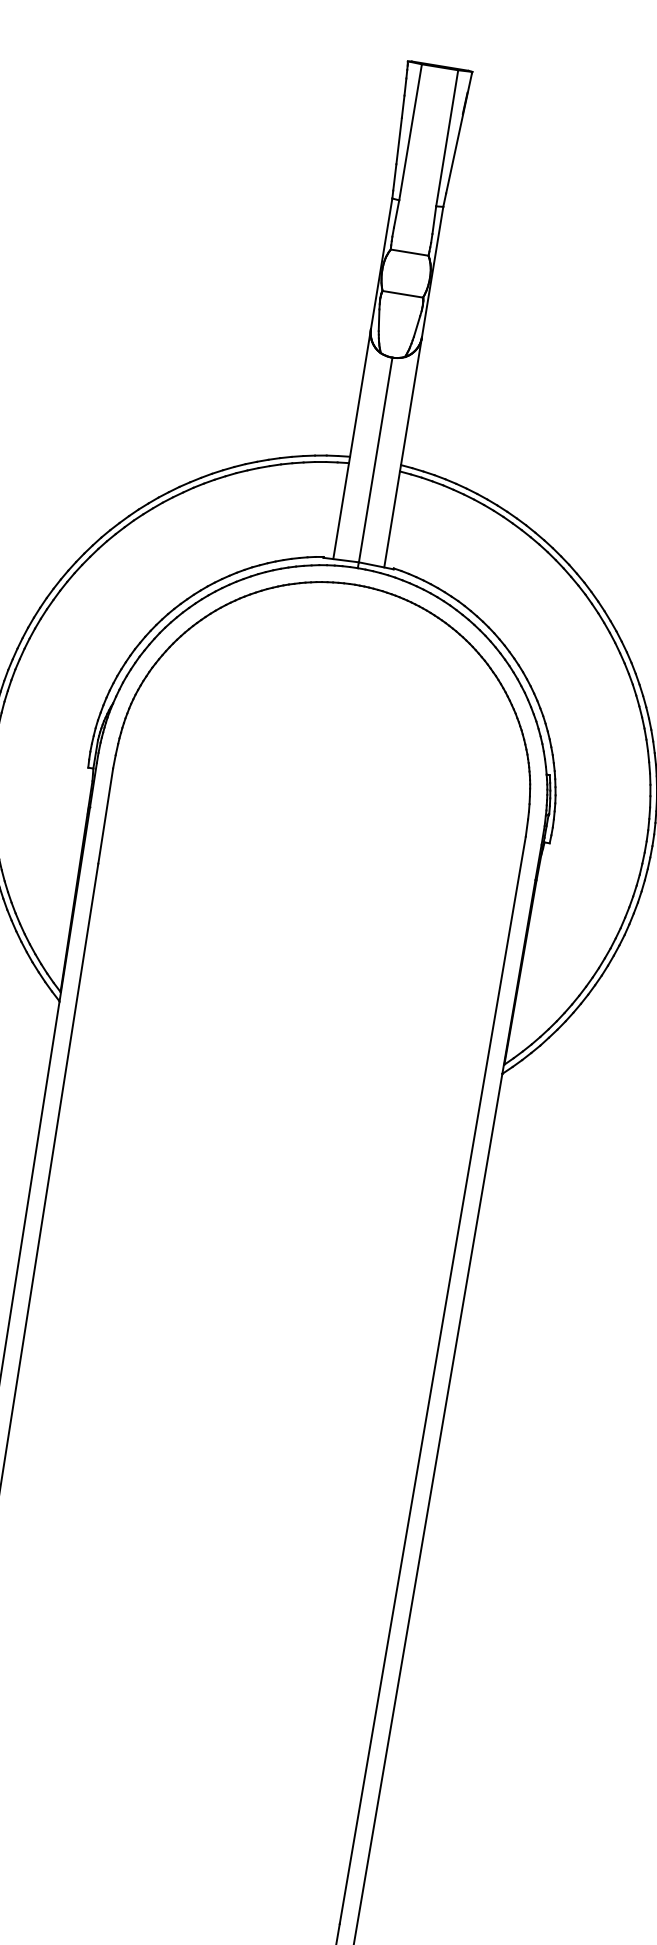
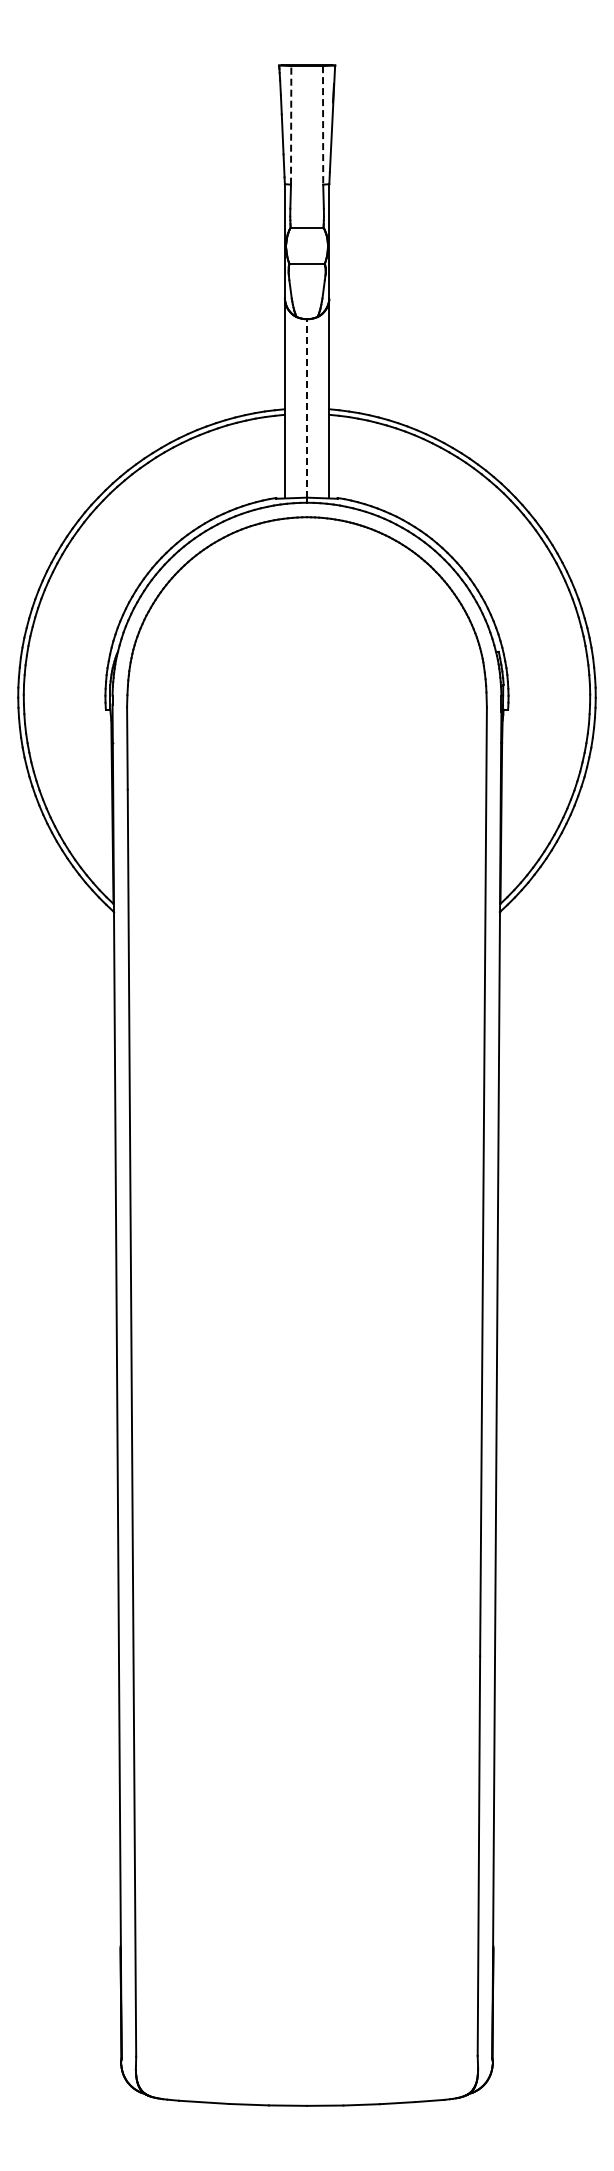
line: (411, 131) -> (291, 124), solid -> dashed
line: (447, 138) -> (323, 125), solid -> dashed
line: (376, 458) -> (307, 407), solid -> dashed

